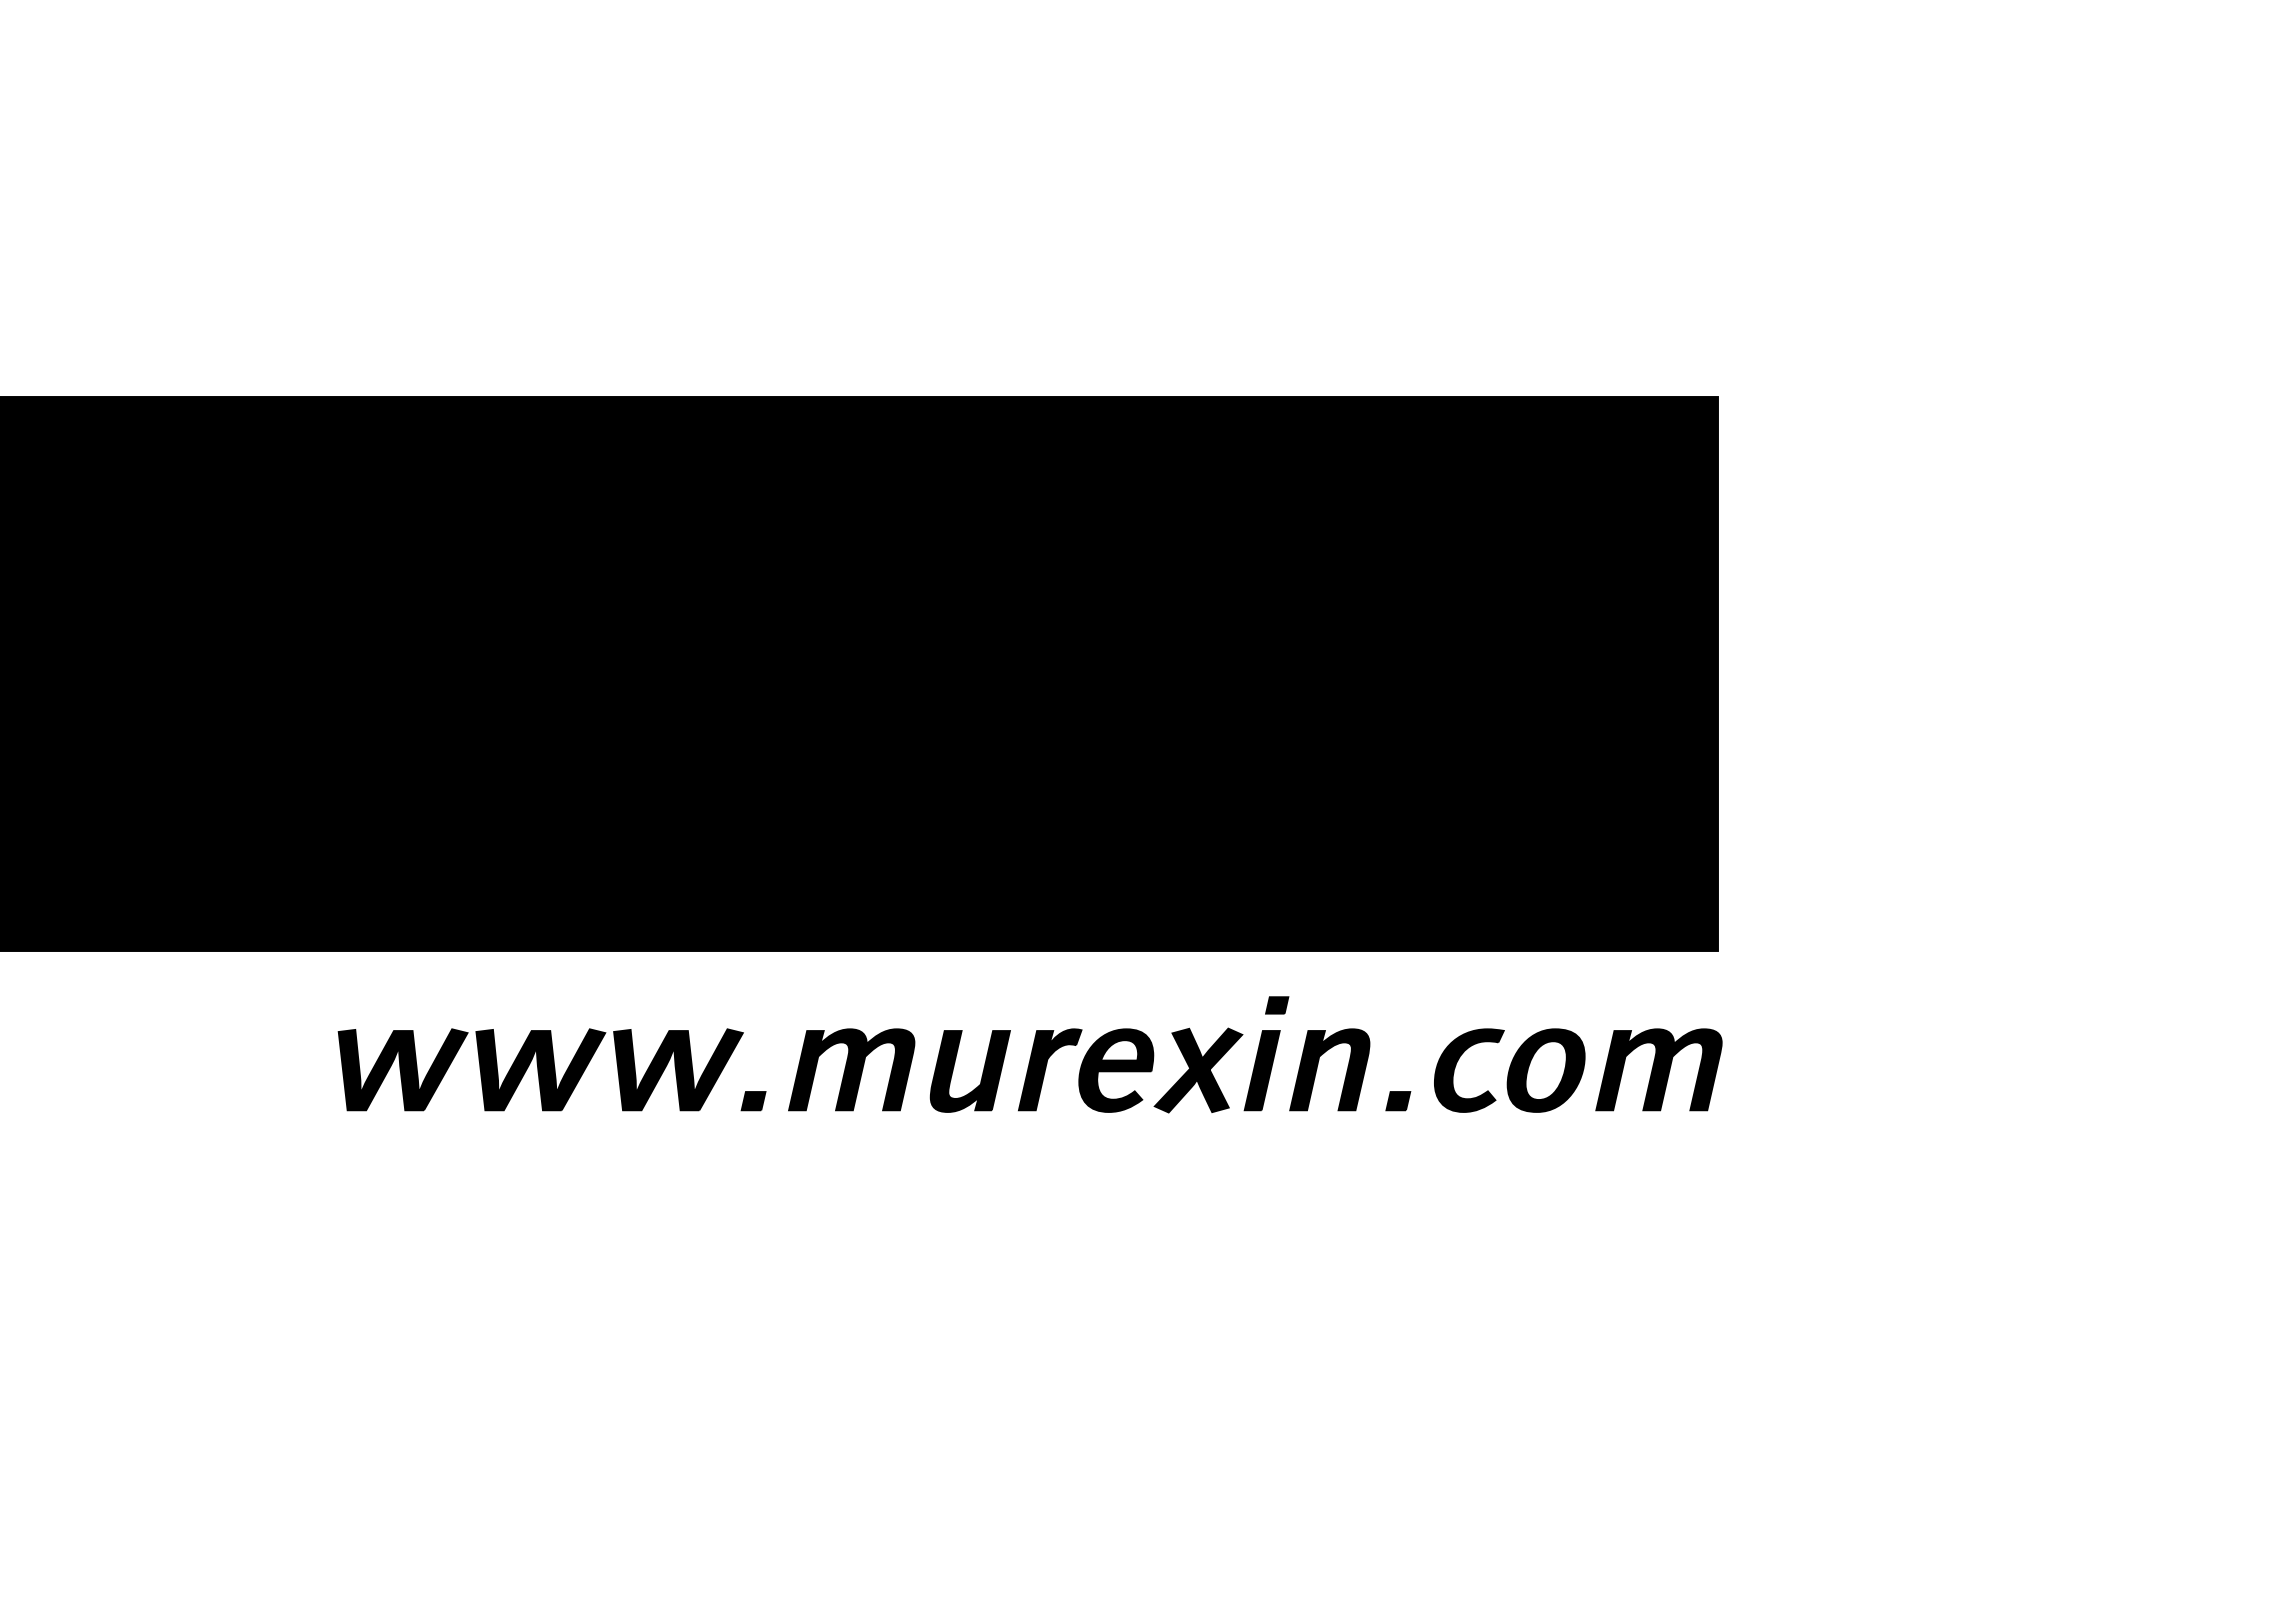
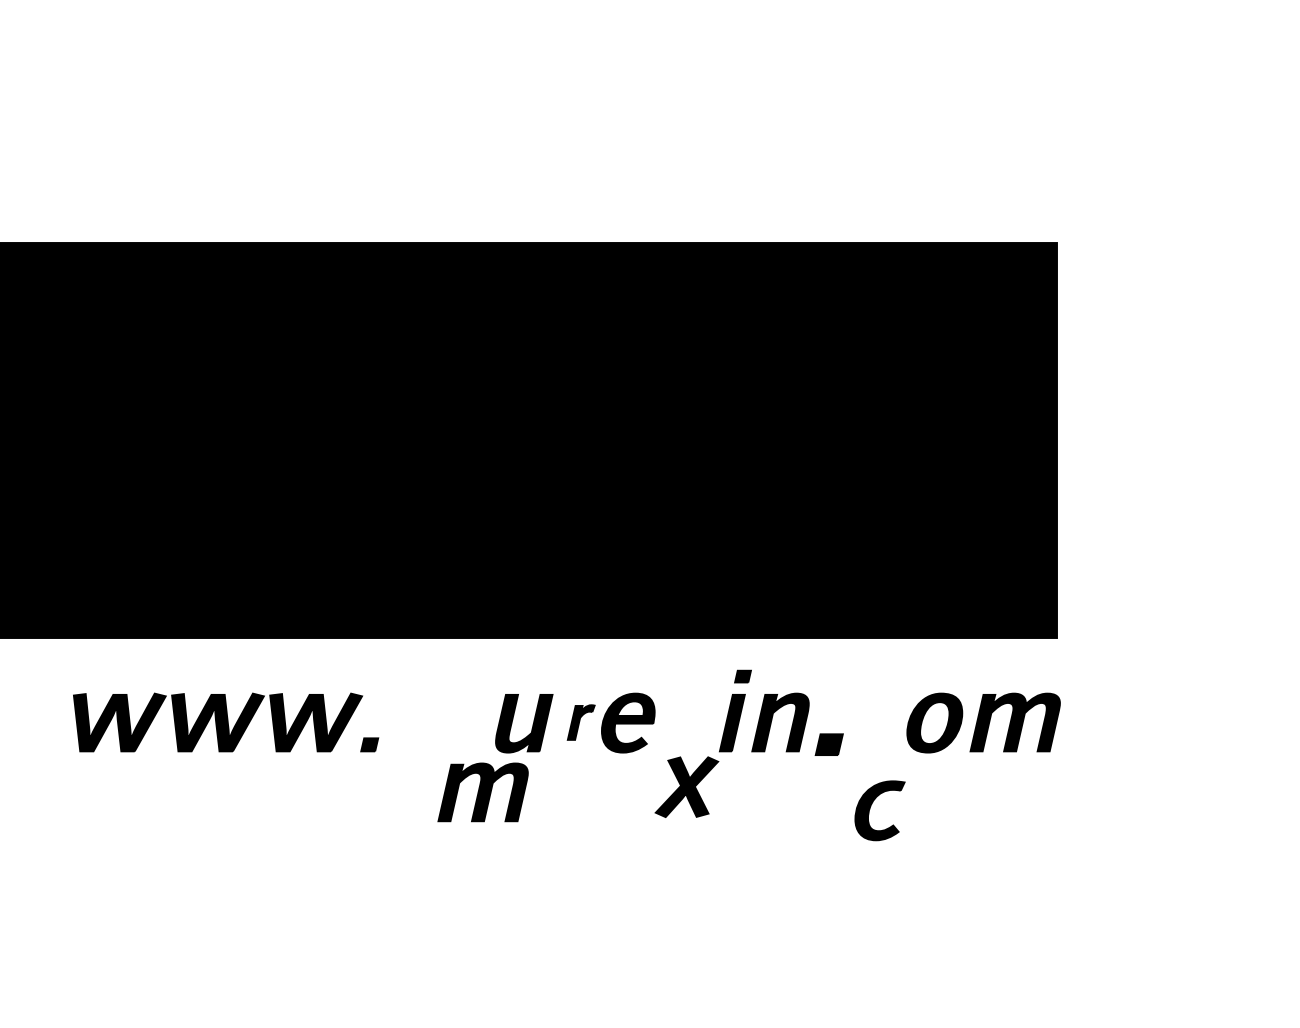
part: (1456, 1065) -> (870, 807), moved
part: (851, 1069) -> (483, 792), moved
part: (1050, 1069) -> (581, 722), size x0.6
part: (1198, 1070) -> (686, 787), moved
part: (1398, 1101) -> (829, 745), size x1.6

